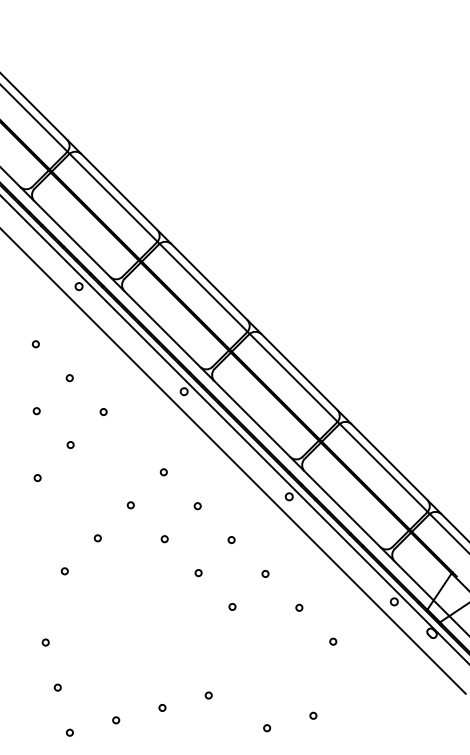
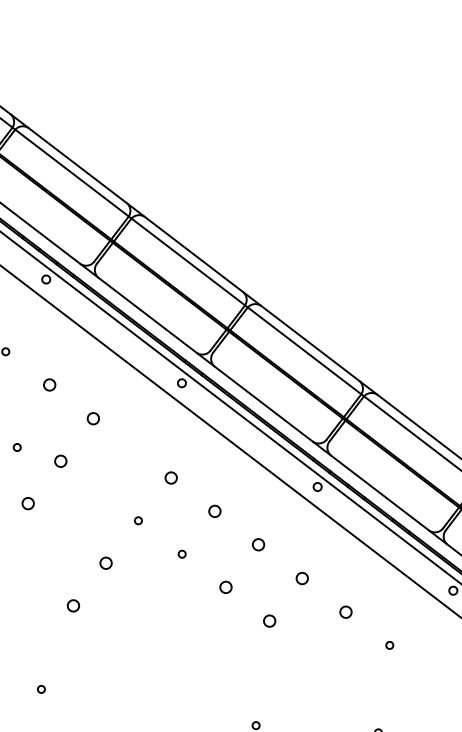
circle: (69, 378) -> (49, 385), size x1.6
circle: (36, 411) -> (17, 447), moved
circle: (103, 411) -> (93, 418), size x1.6
circle: (70, 444) -> (60, 460), size x1.6
circle: (163, 472) -> (170, 478), size x1.6
circle: (37, 478) -> (28, 504), size x1.6
circle: (197, 506) -> (214, 512), size x1.6
circle: (97, 538) -> (105, 563), size x1.6
circle: (231, 540) -> (258, 545), size x1.6
circle: (64, 571) -> (72, 606), size x1.6
circle: (198, 573) -> (225, 588), size x1.6
circle: (265, 573) -> (302, 578), size x1.6
circle: (232, 606) -> (269, 620), size x1.6
circle: (299, 607) -> (346, 611), size x1.6
circle: (45, 642) -> (41, 689), moved

